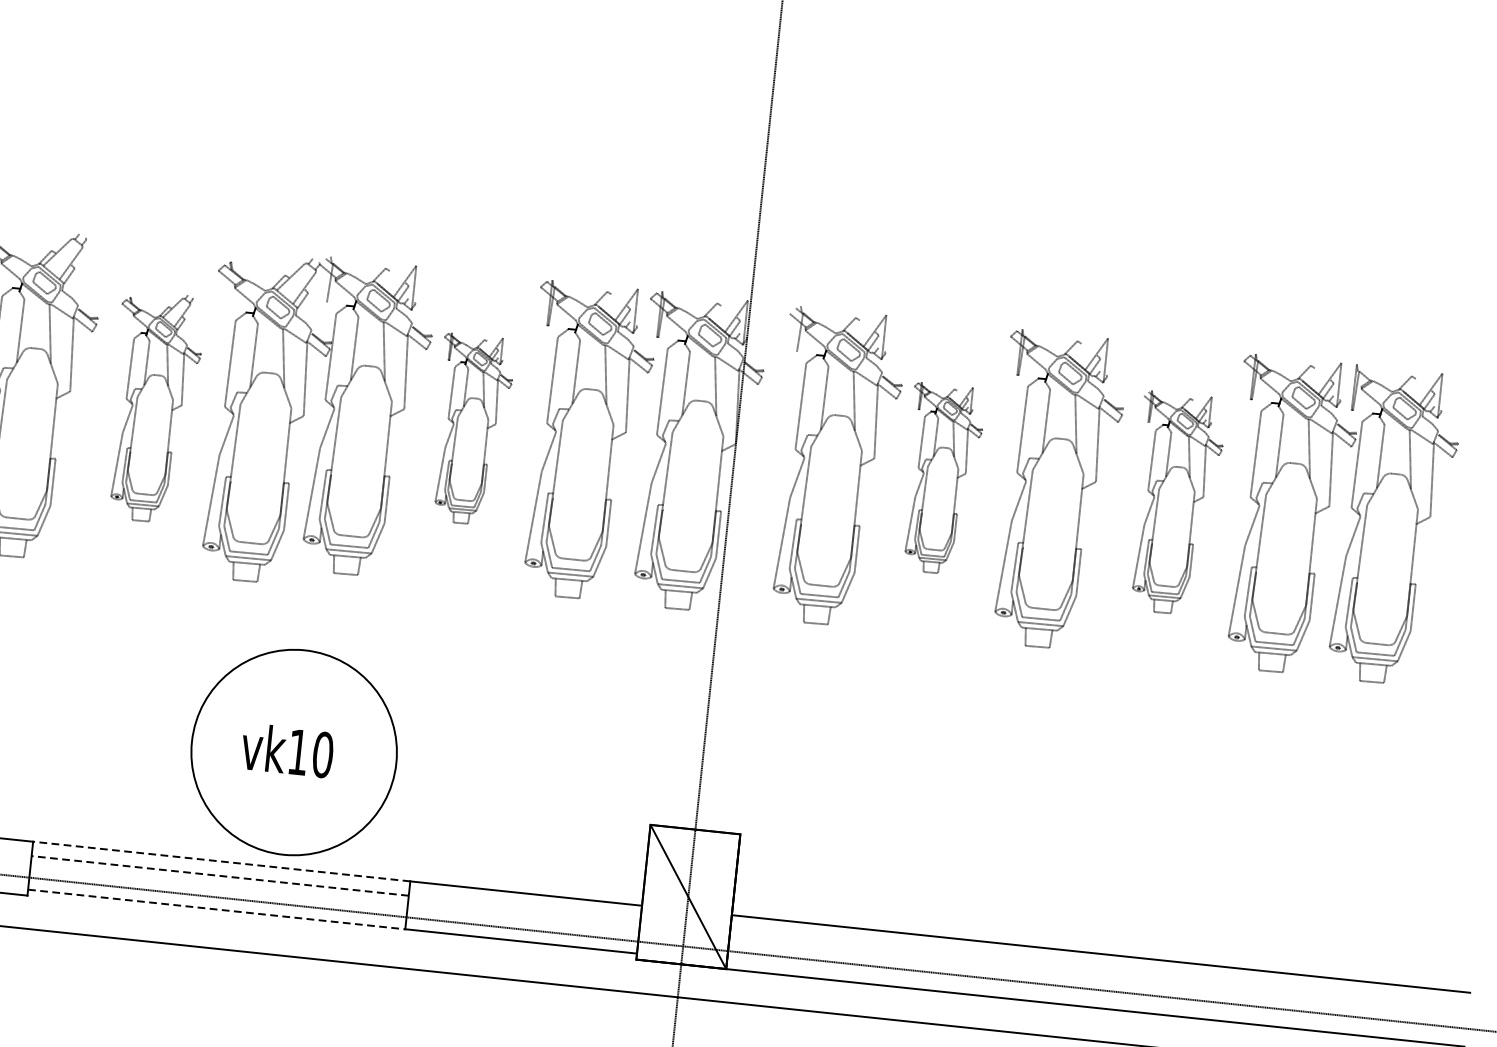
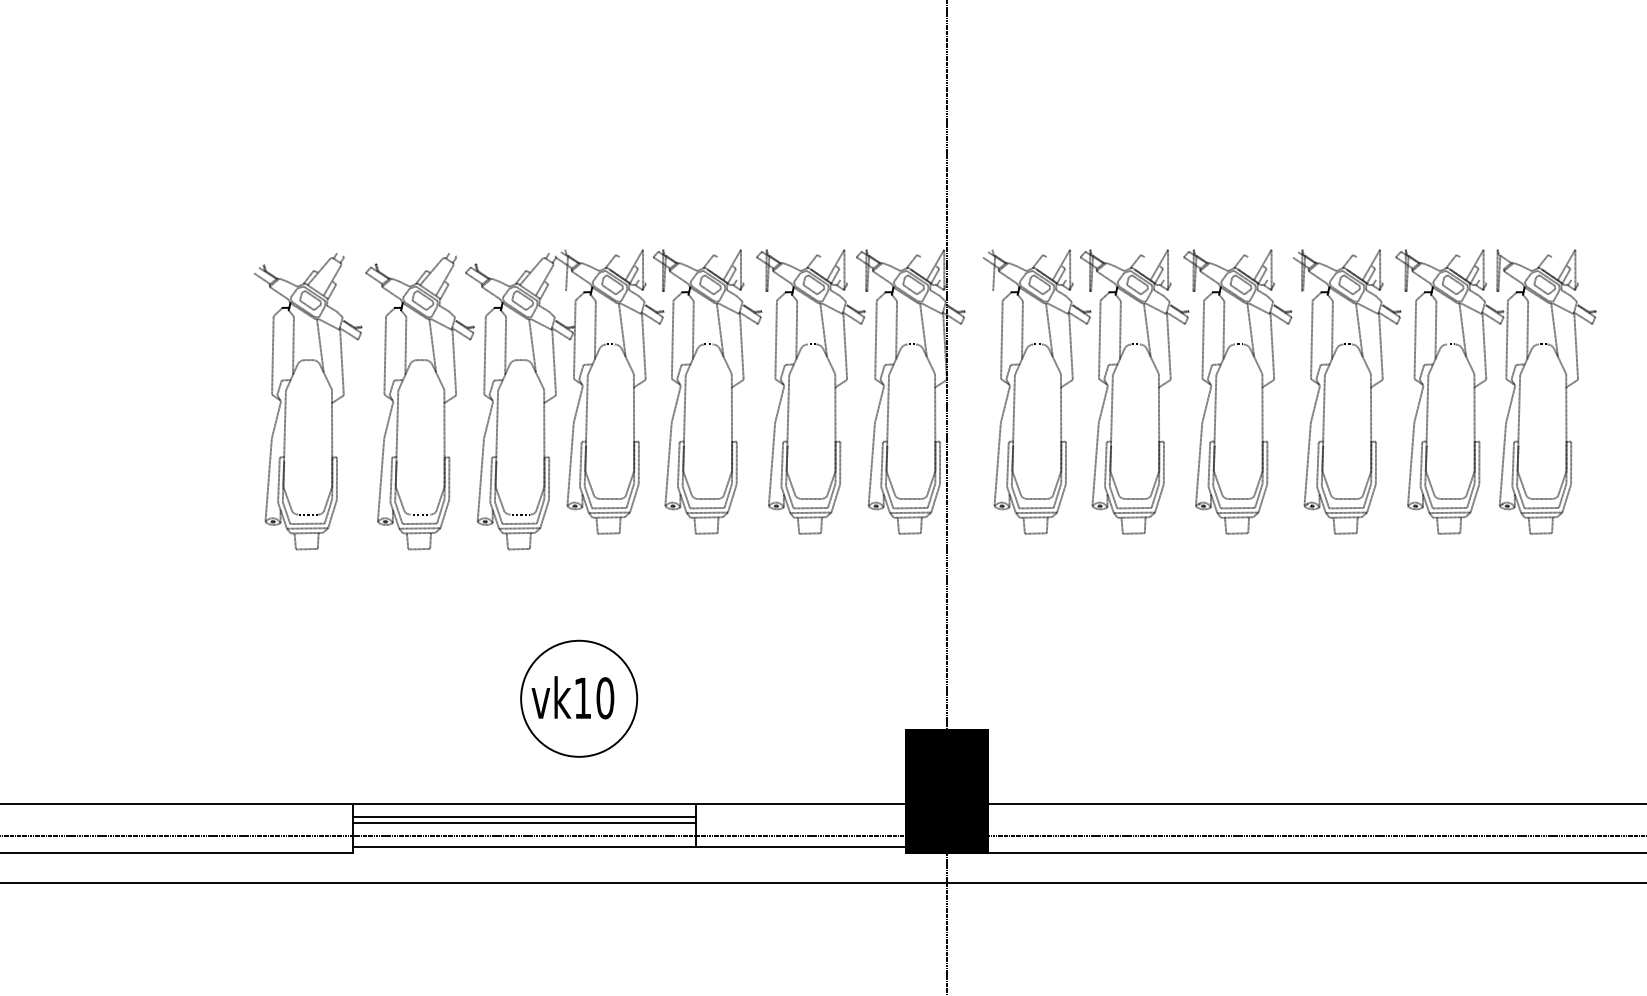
part: (152, 406) -> (419, 401), size x1.43
part: (470, 429) -> (707, 391), size x1.67
part: (940, 478) -> (1134, 391), size x1.67
part: (1175, 503) -> (1347, 391), size x1.43
circle: (294, 752) -> (579, 698), size x0.62
line: (220, 861) -> (523, 803), dashed -> solid
line: (219, 875) -> (523, 816), dashed -> solid
line: (219, 883) -> (524, 823), added
fill: (687, 897) -> (946, 791), added
line: (216, 909) -> (524, 847), dashed -> solid

